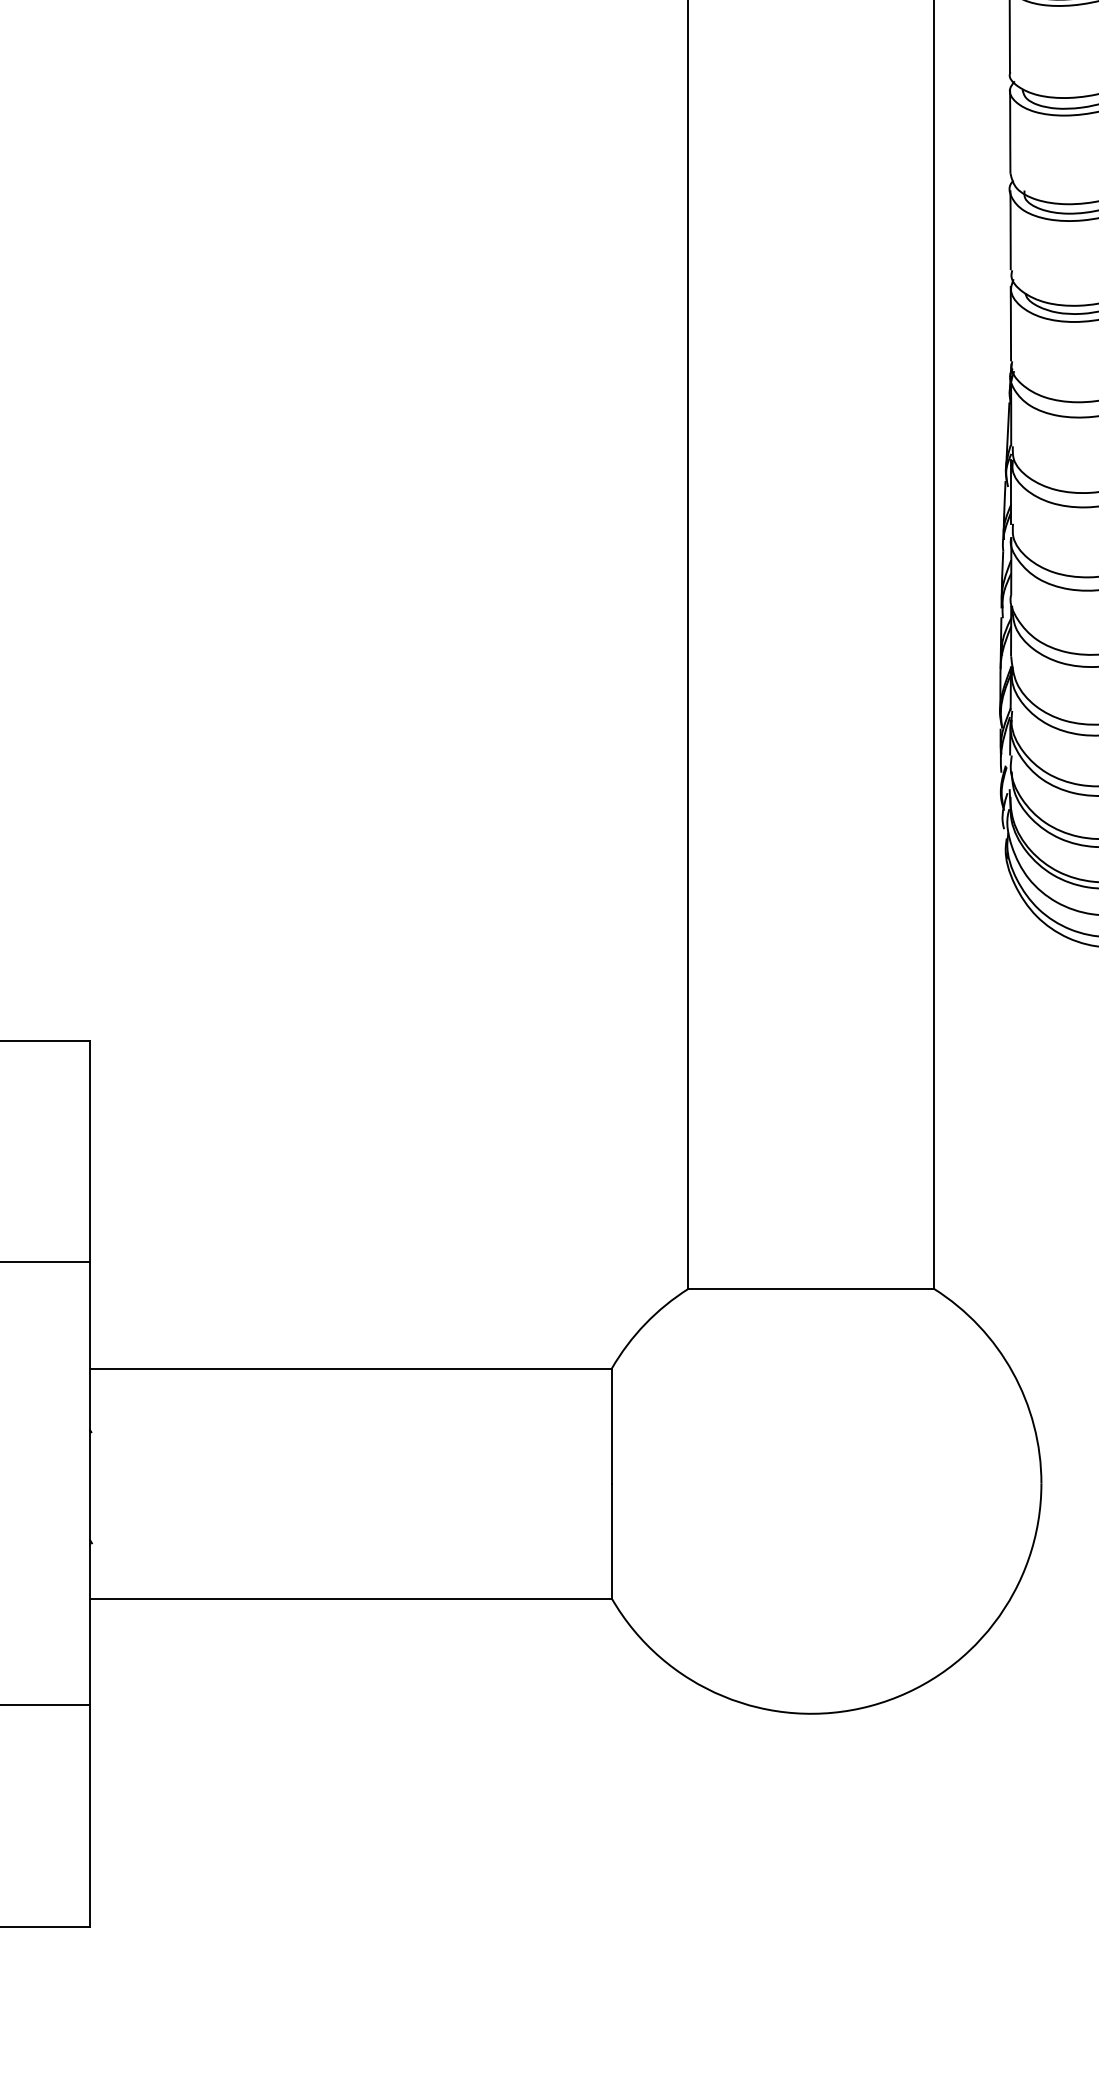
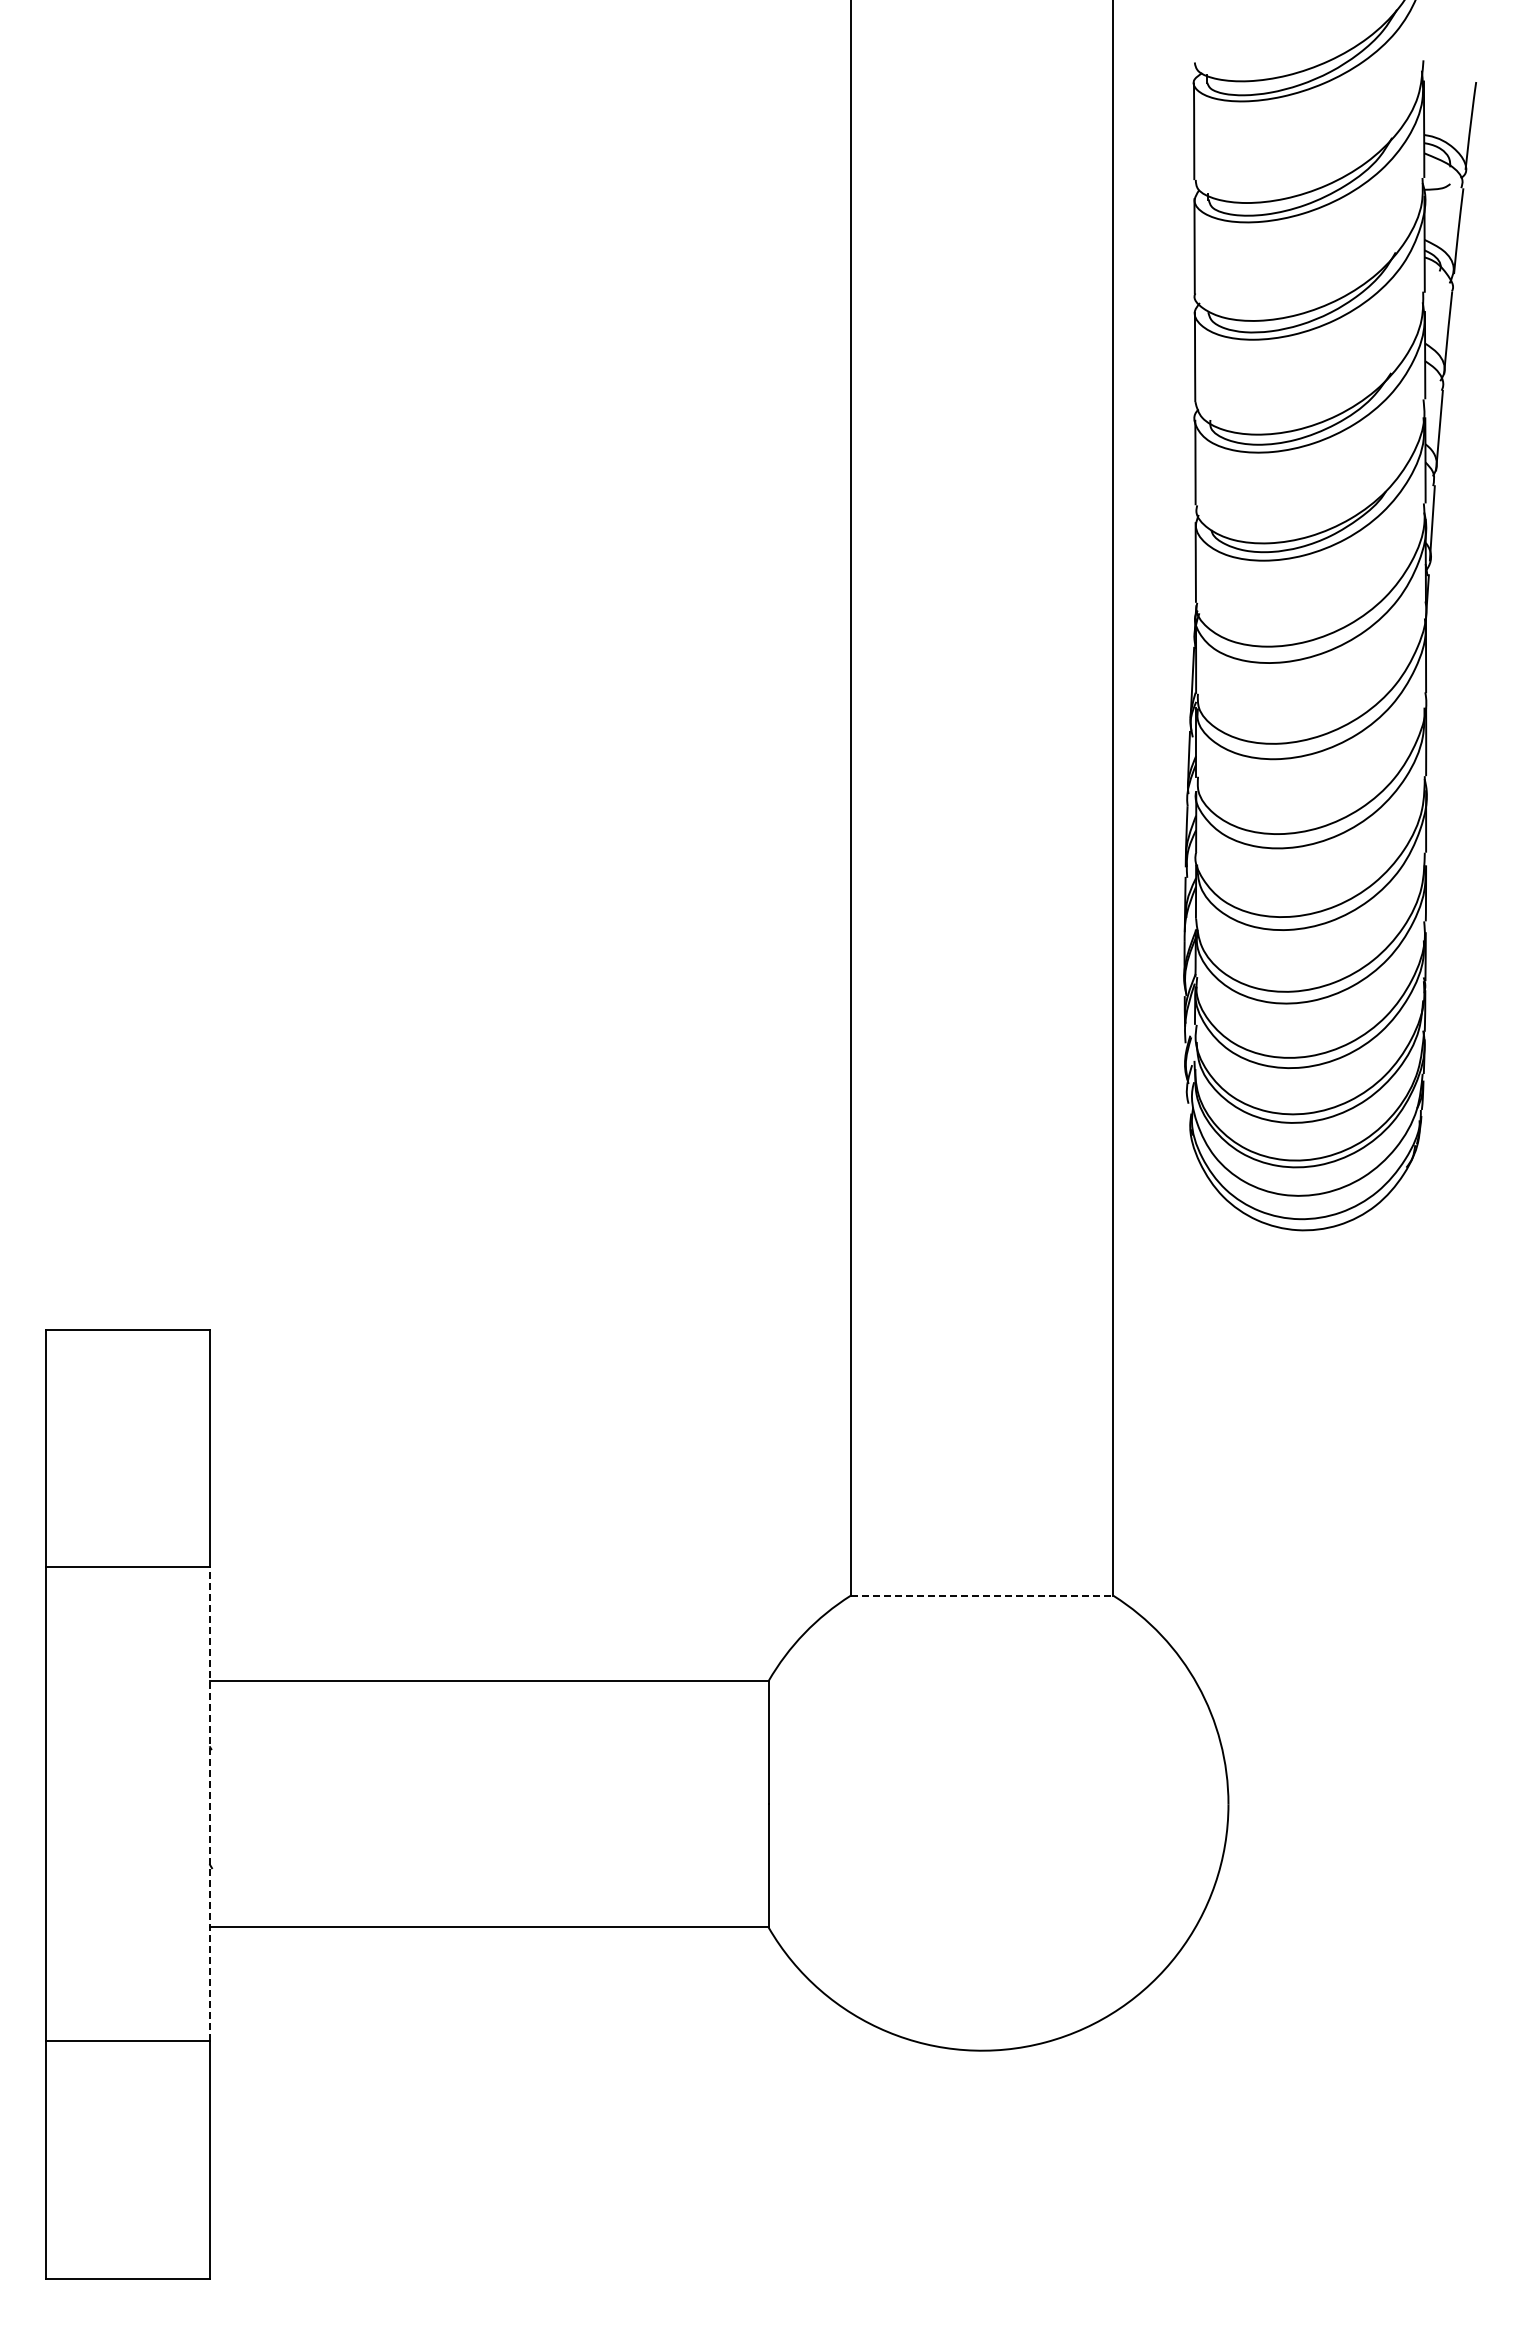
line: (811, 1288) -> (982, 1595), solid -> dashed
line: (90, 1482) -> (210, 1803), solid -> dashed

